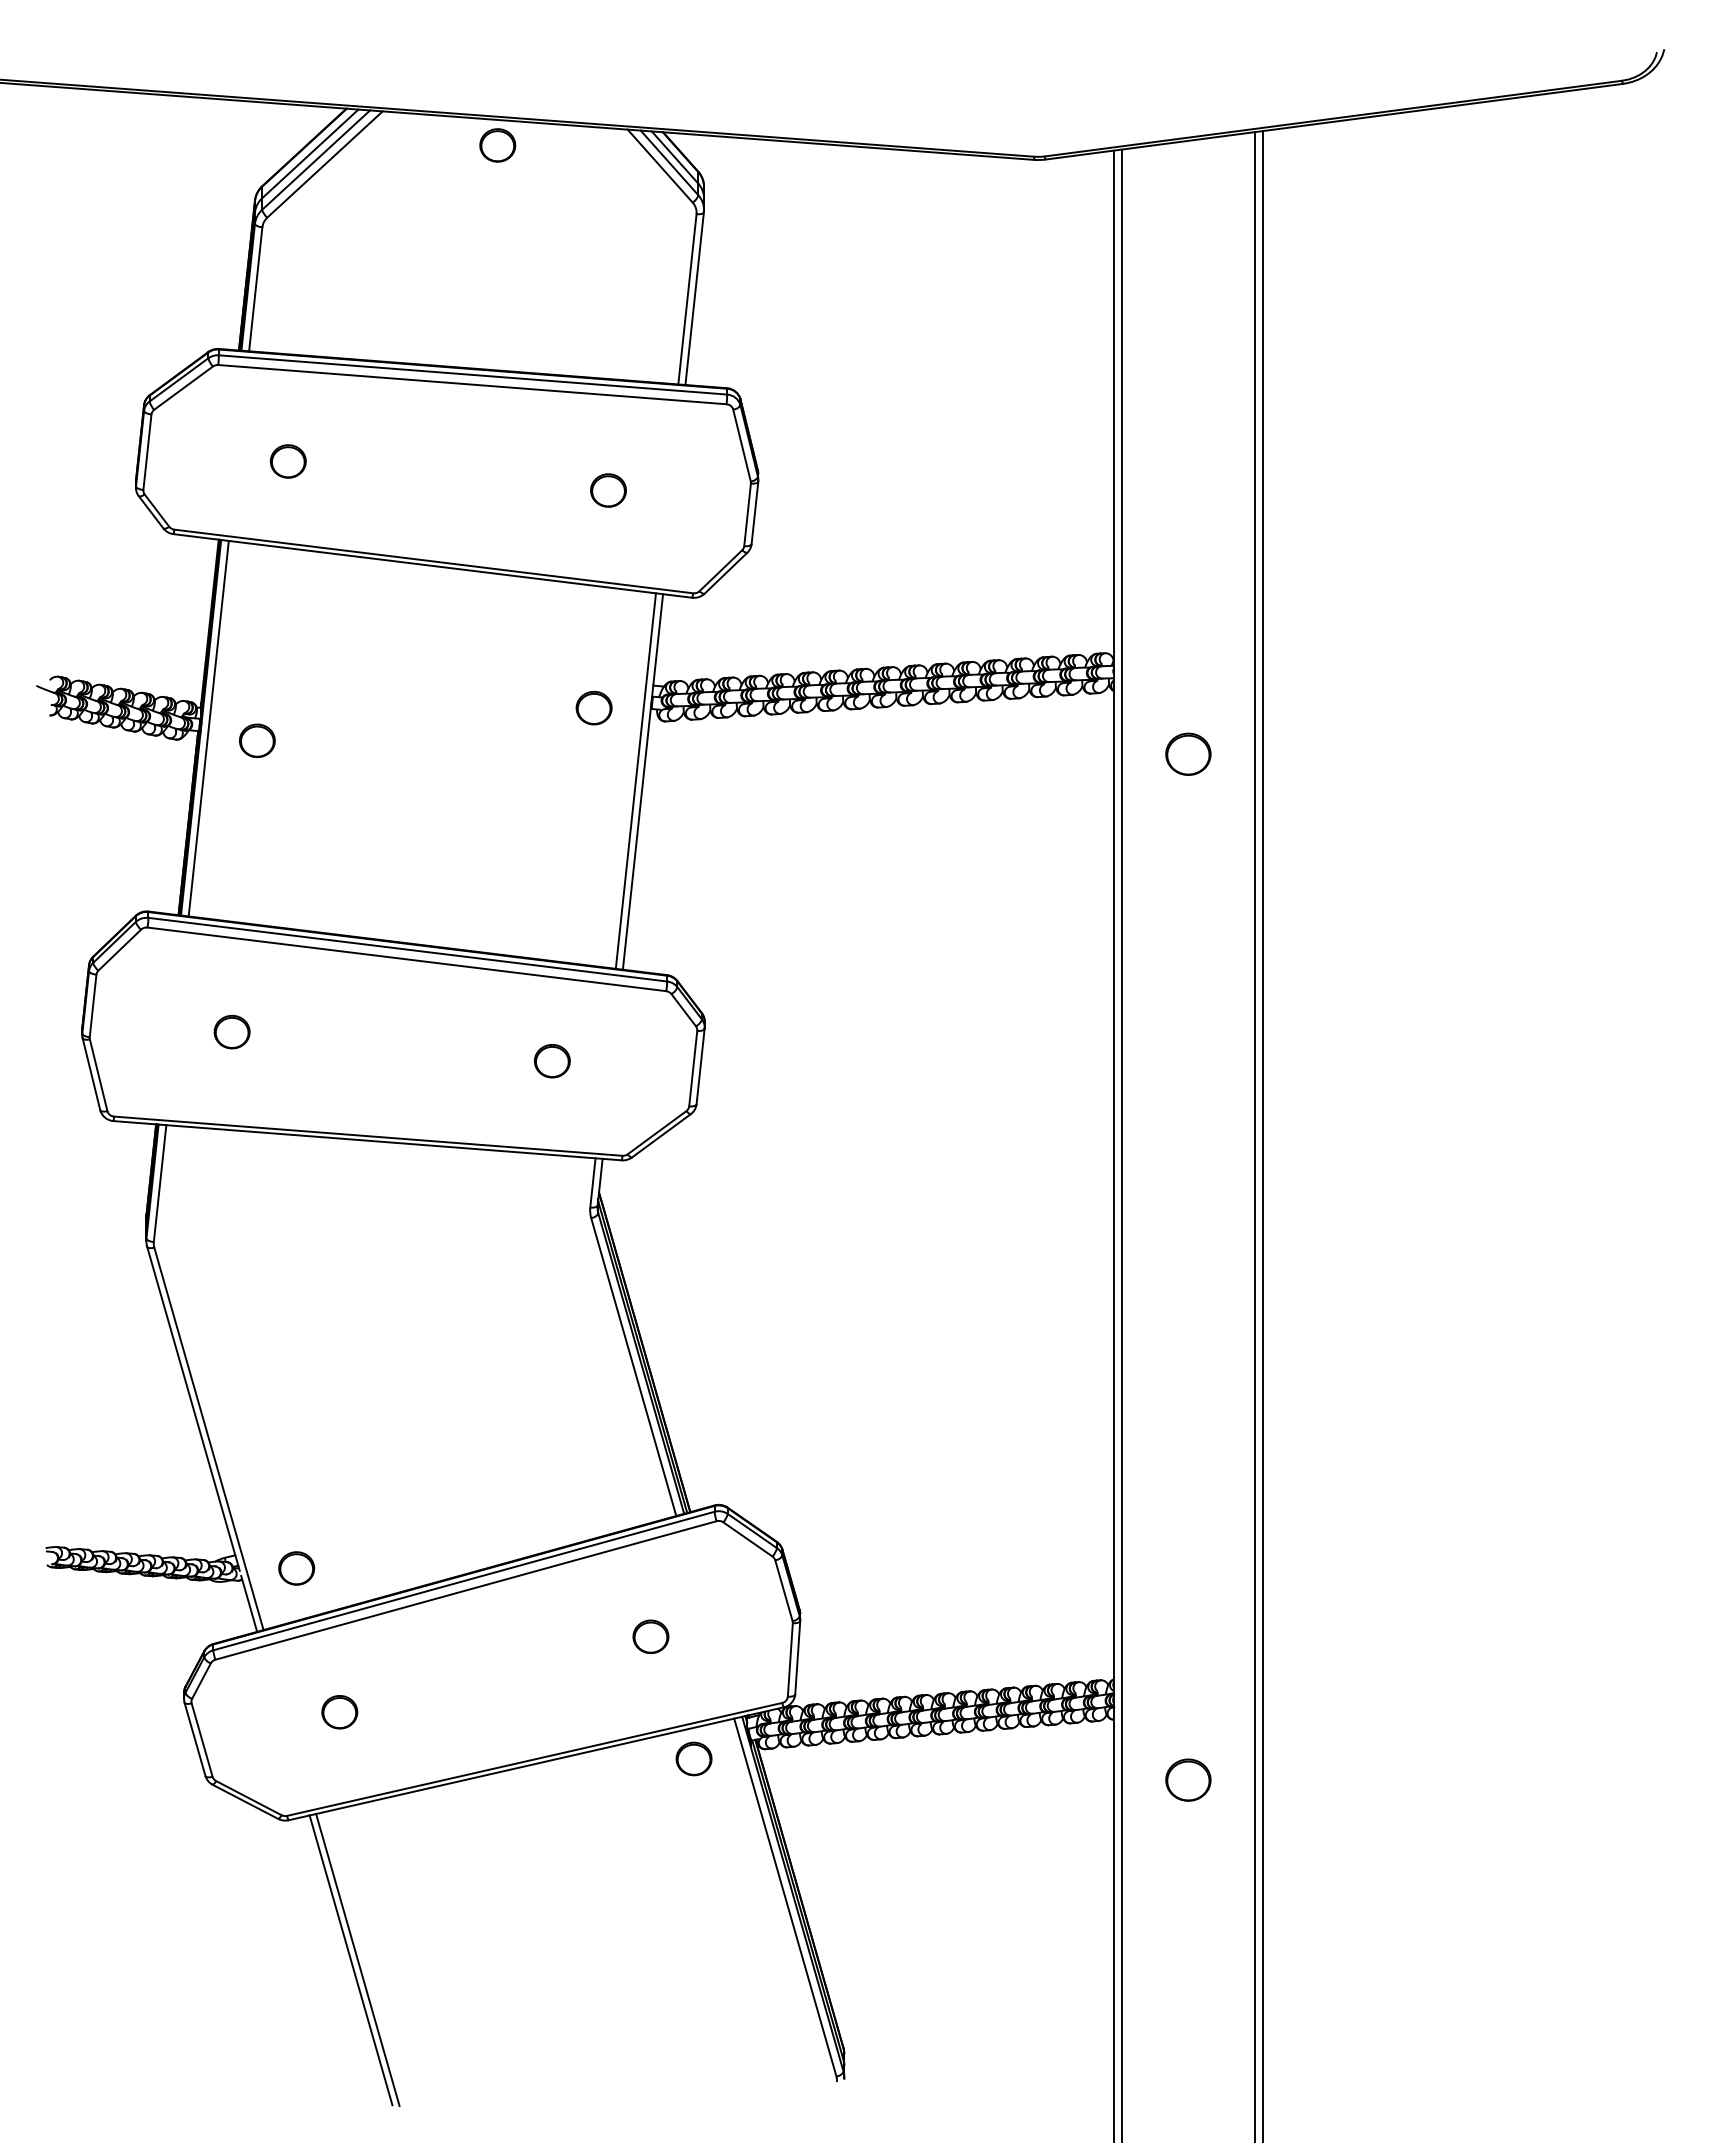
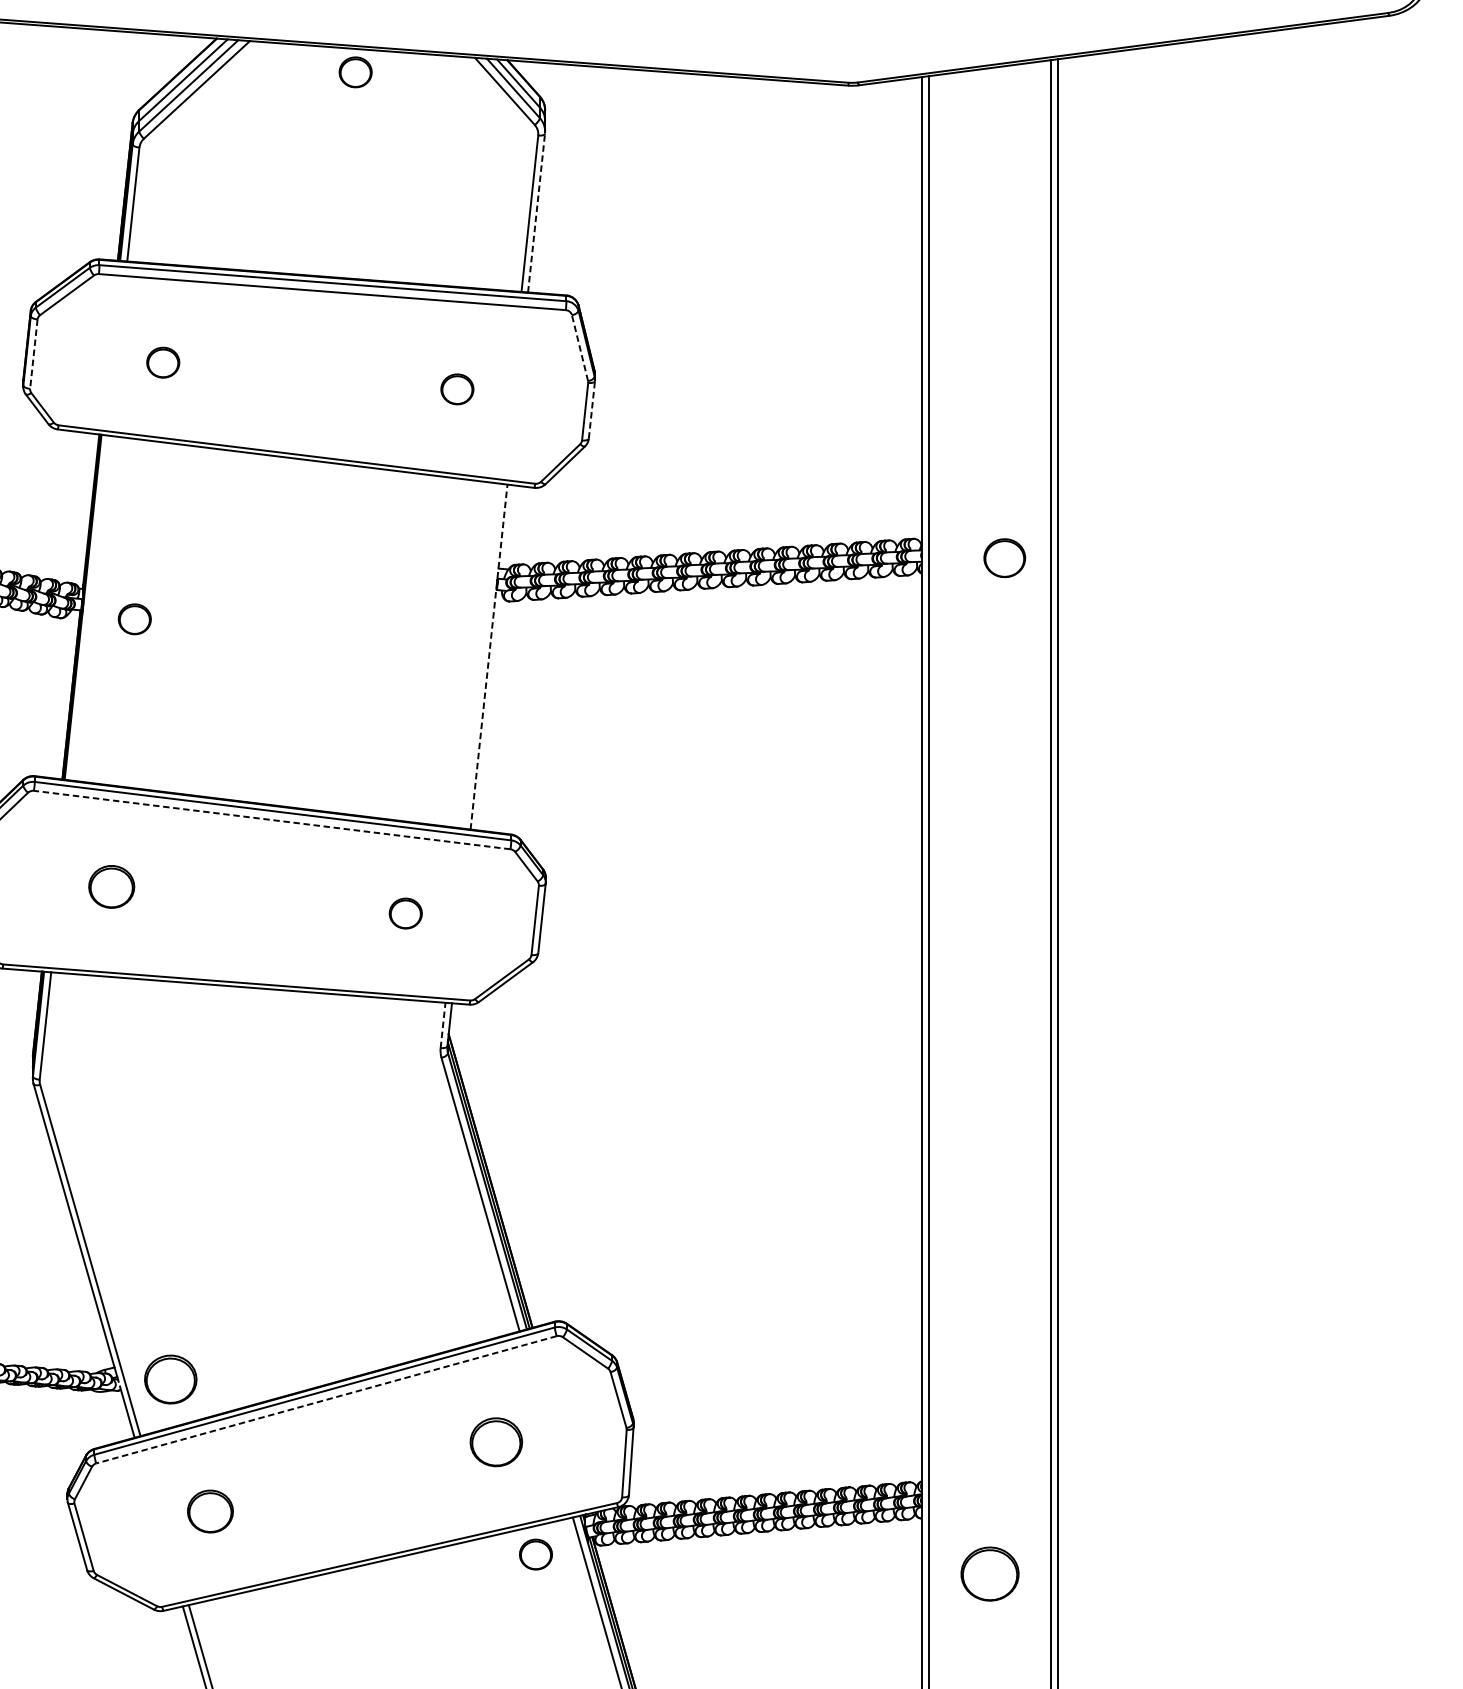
line: (694, 298) -> (536, 212), solid -> dashed
line: (741, 445) -> (579, 348), solid -> dashed
line: (147, 452) -> (33, 354), solid -> dashed
line: (755, 512) -> (592, 409), solid -> dashed
part: (593, 707) -> (443, 588), removed
line: (208, 728) -> (89, 607), removed
part: (1188, 753) -> (1004, 557), moved
line: (635, 780) -> (482, 655), removed
line: (642, 781) -> (488, 656), solid -> dashed
line: (406, 959) -> (271, 820), solid -> dashed
part: (231, 1031) -> (111, 886), size x1.4
line: (592, 1182) -> (442, 1025), solid -> dashed
part: (296, 1568) -> (170, 1379), size x1.6
line: (465, 1590) -> (326, 1399), solid -> dashed
part: (650, 1636) -> (495, 1442), size x1.6
part: (339, 1712) -> (210, 1511), size x1.4
part: (1188, 1779) -> (990, 1573), size x1.4

